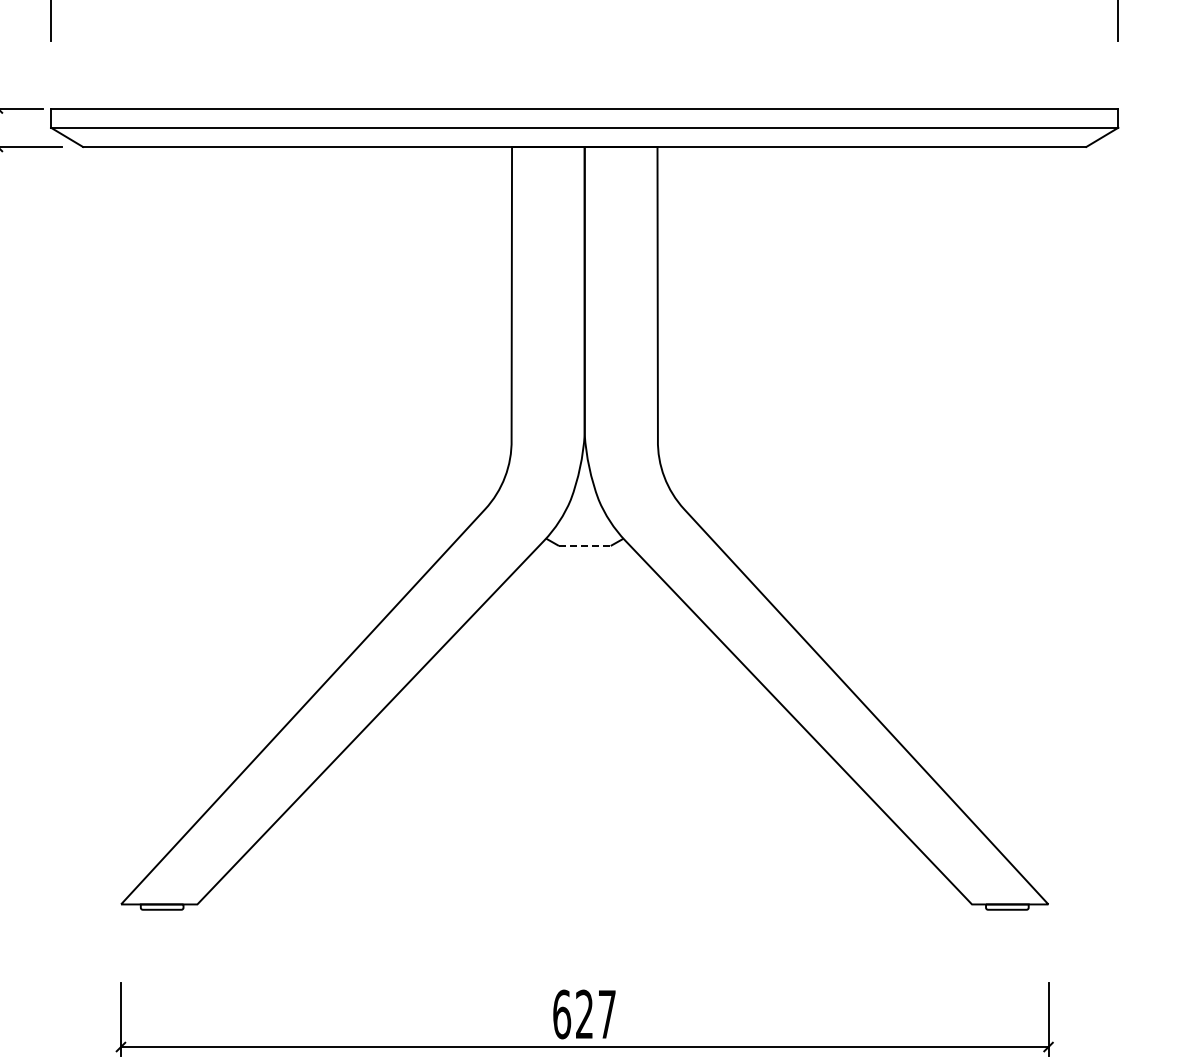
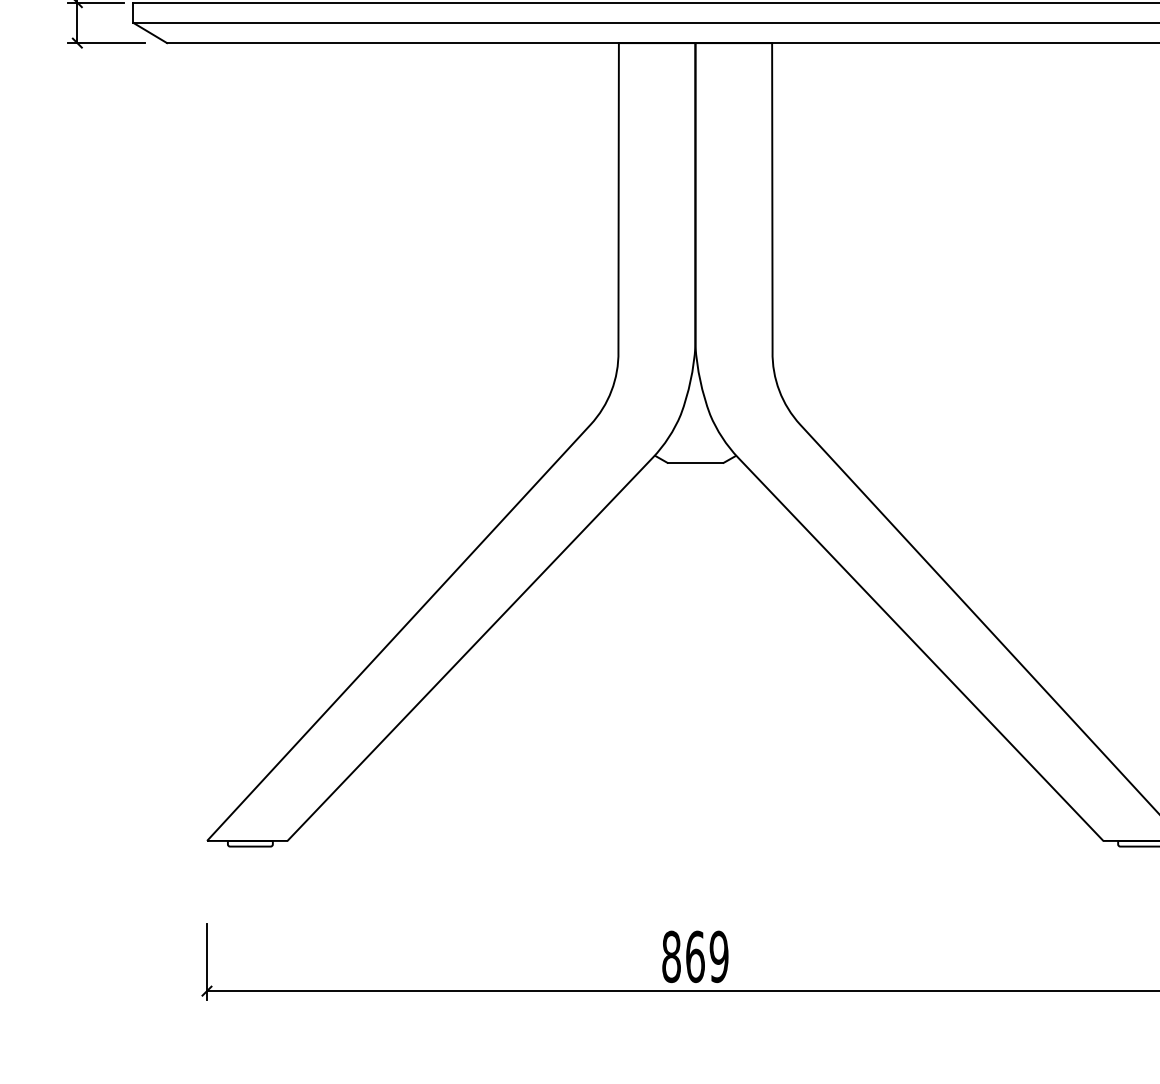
line: (584, 545) -> (695, 462), dashed -> solid
text: (584, 1014) -> (695, 956), 627 -> 869

